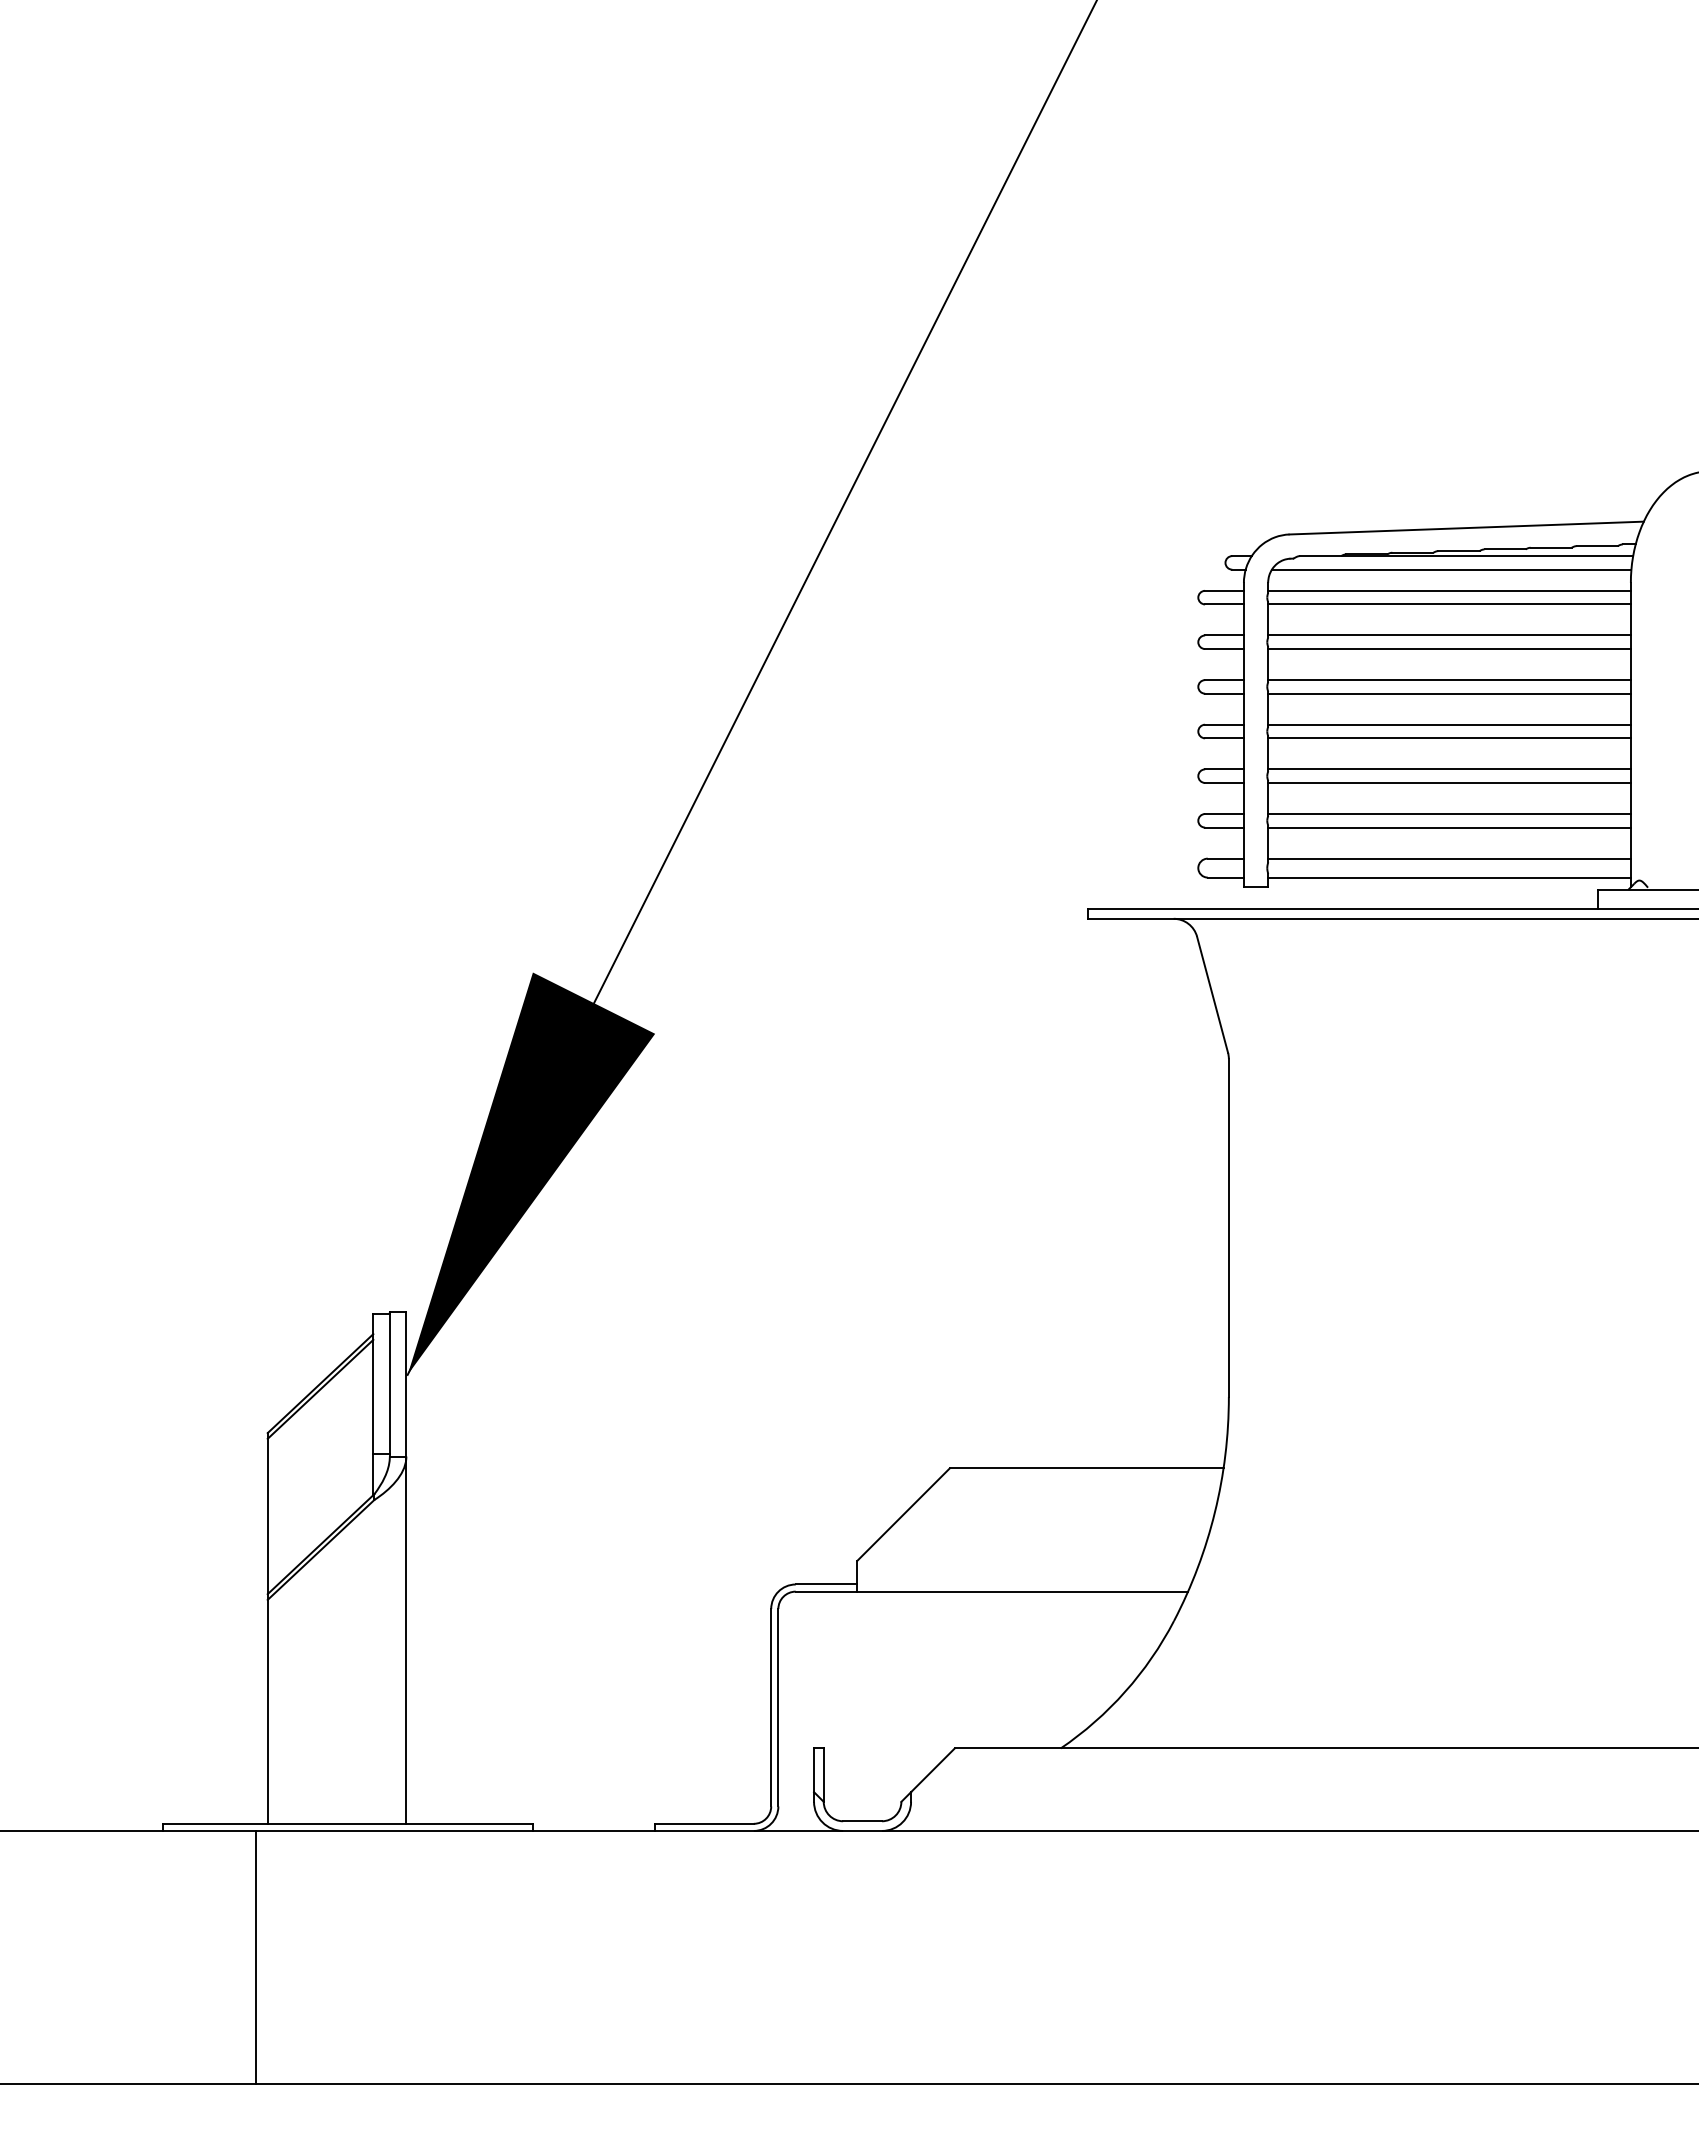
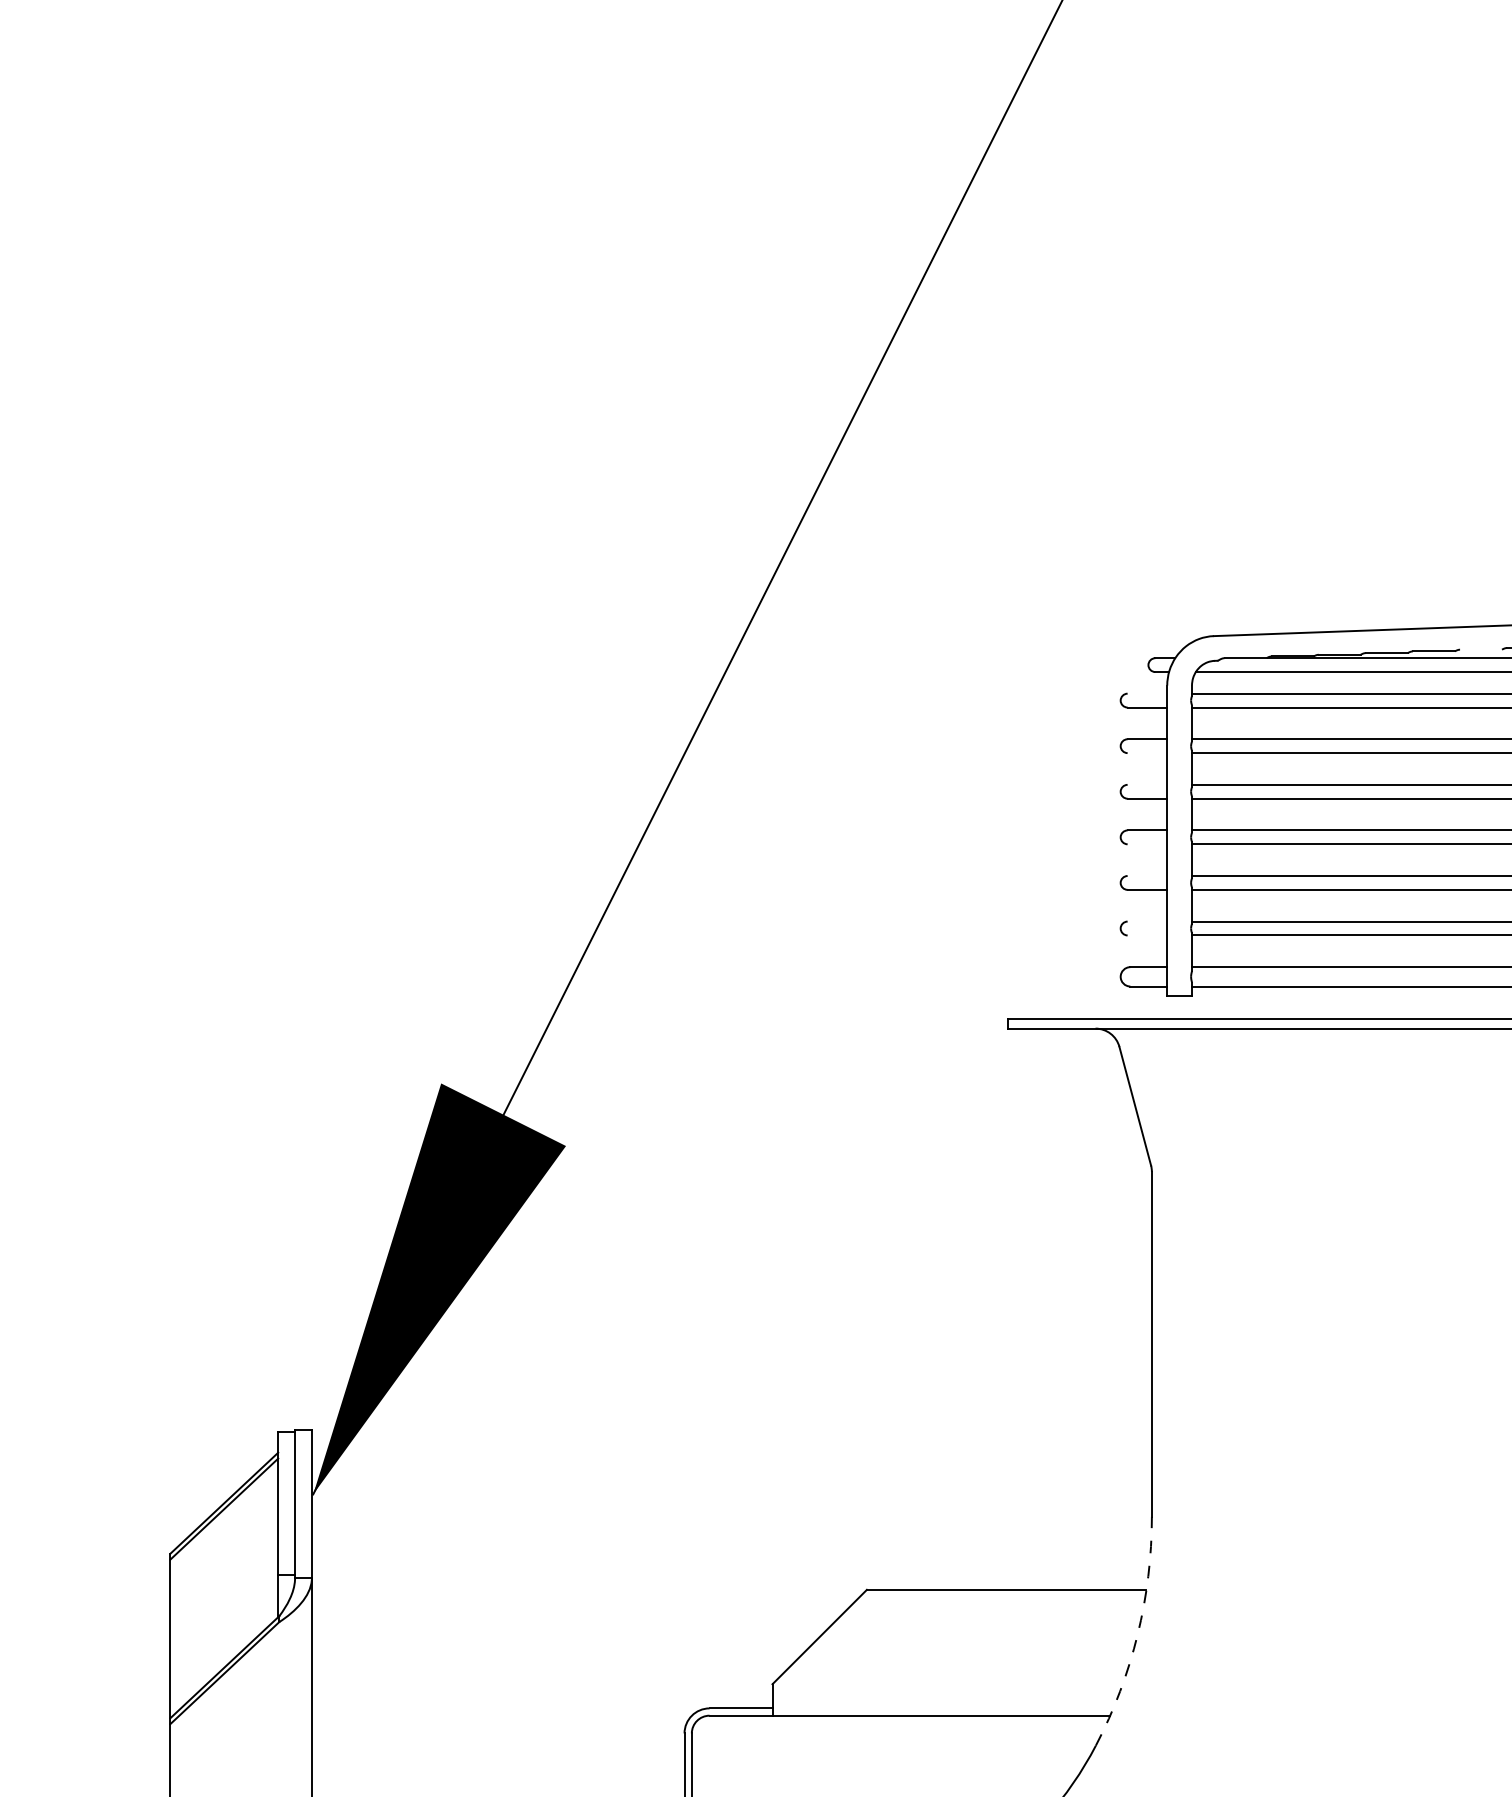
line: (1550, 547) -> (1480, 649), removed
line: (1224, 590) -> (1147, 693), removed
line: (1224, 649) -> (1147, 753), removed
line: (1224, 680) -> (1147, 785), removed
line: (1224, 738) -> (1147, 844), removed
line: (1224, 769) -> (1147, 876), removed
line: (1224, 814) -> (1147, 922), removed
line: (1224, 827) -> (1147, 935), removed
arc: (1214, 1512) -> (1137, 1634), solid -> dashed

